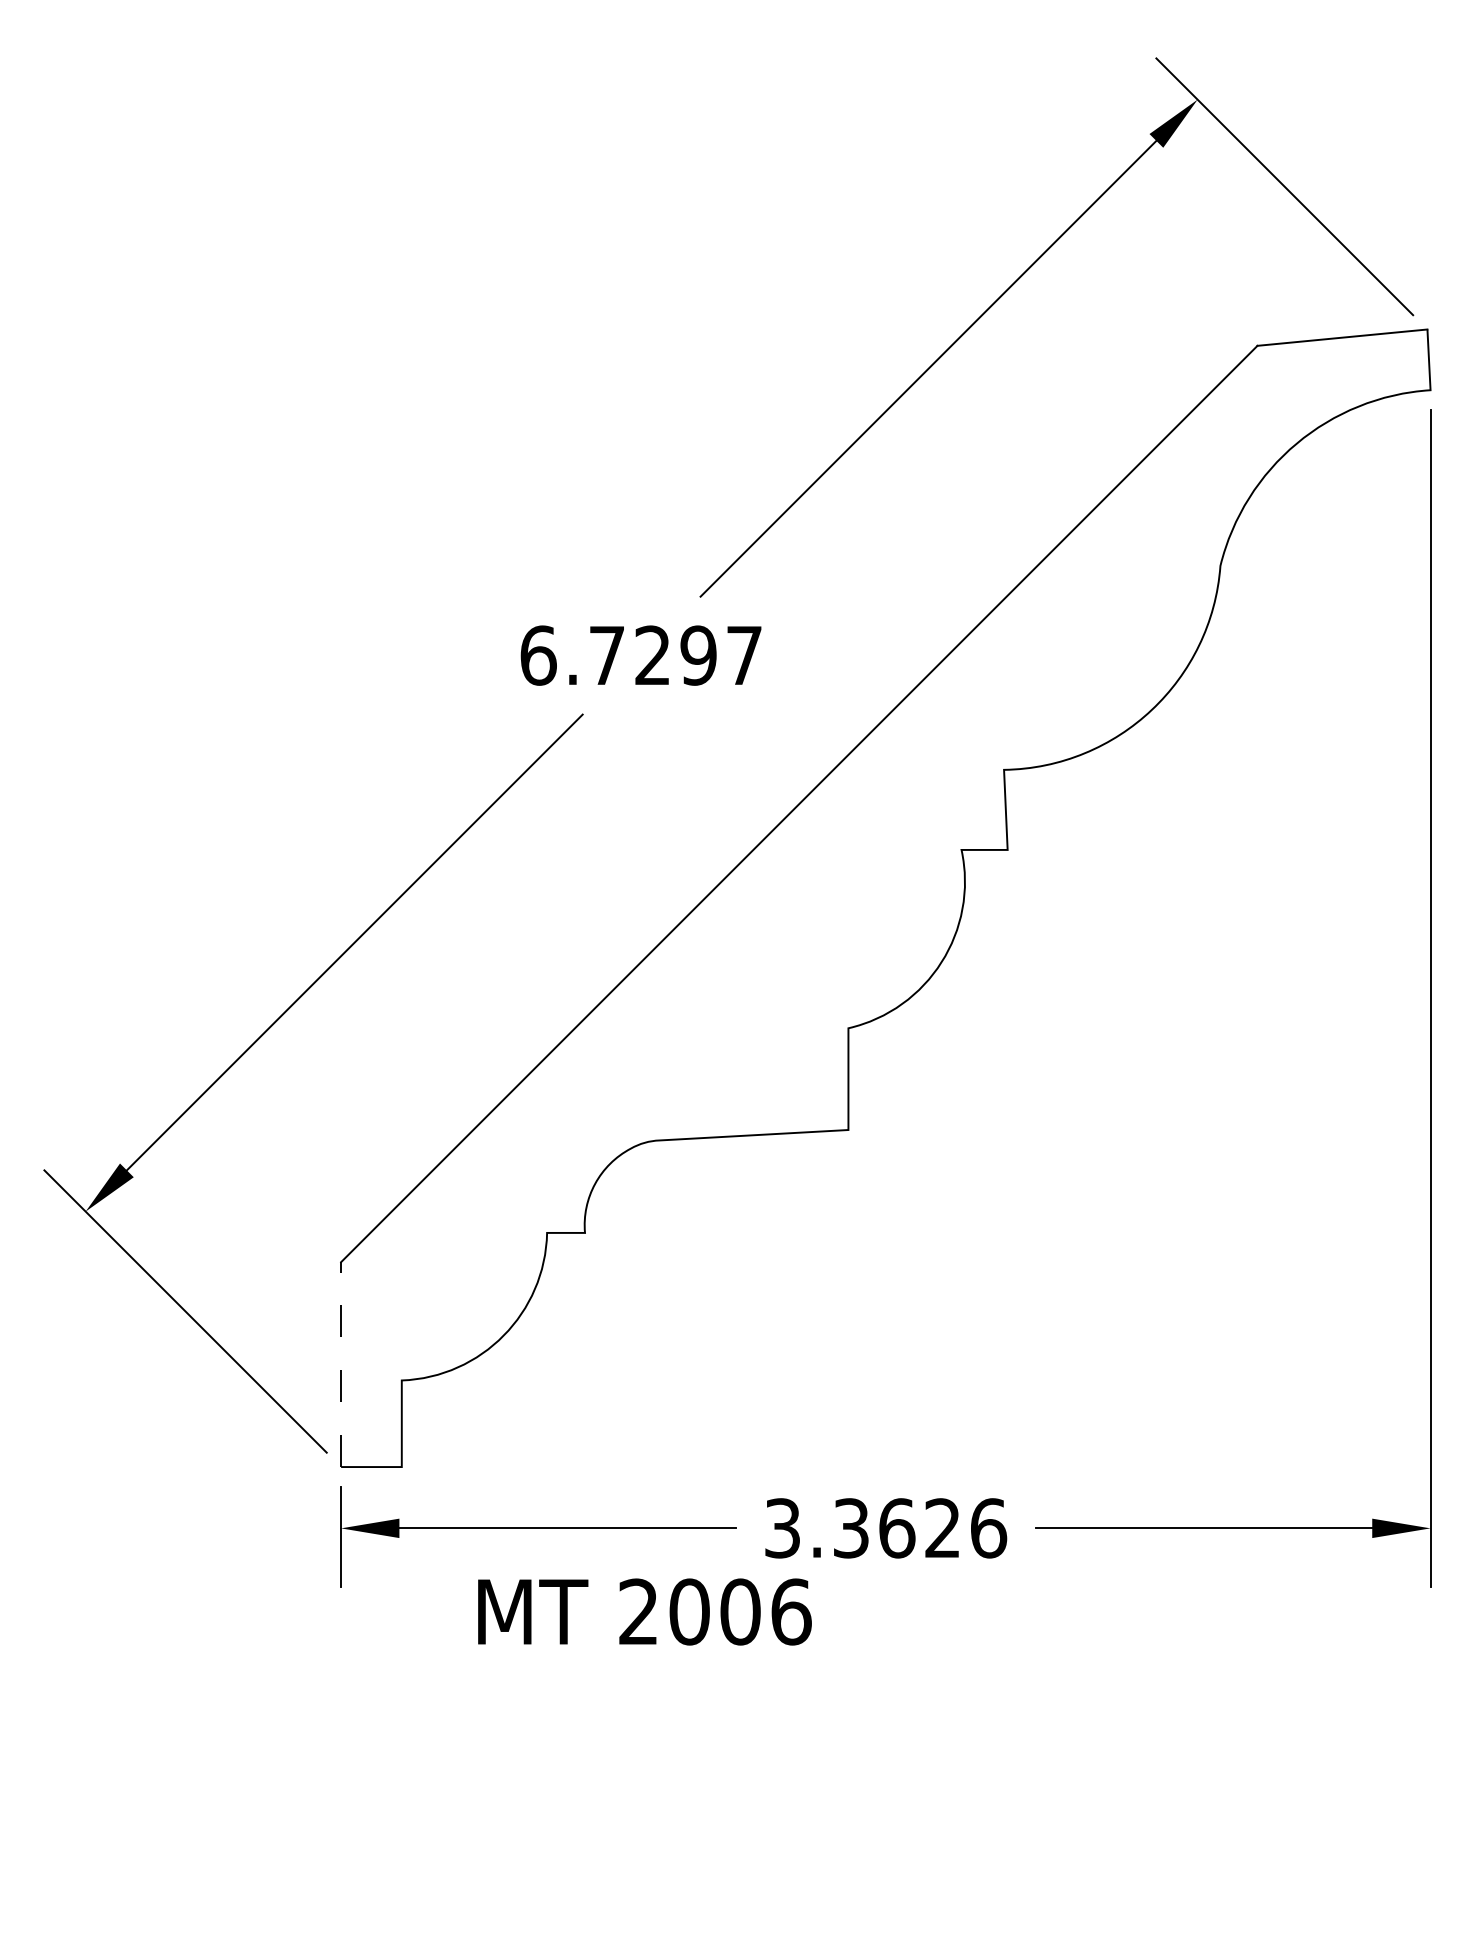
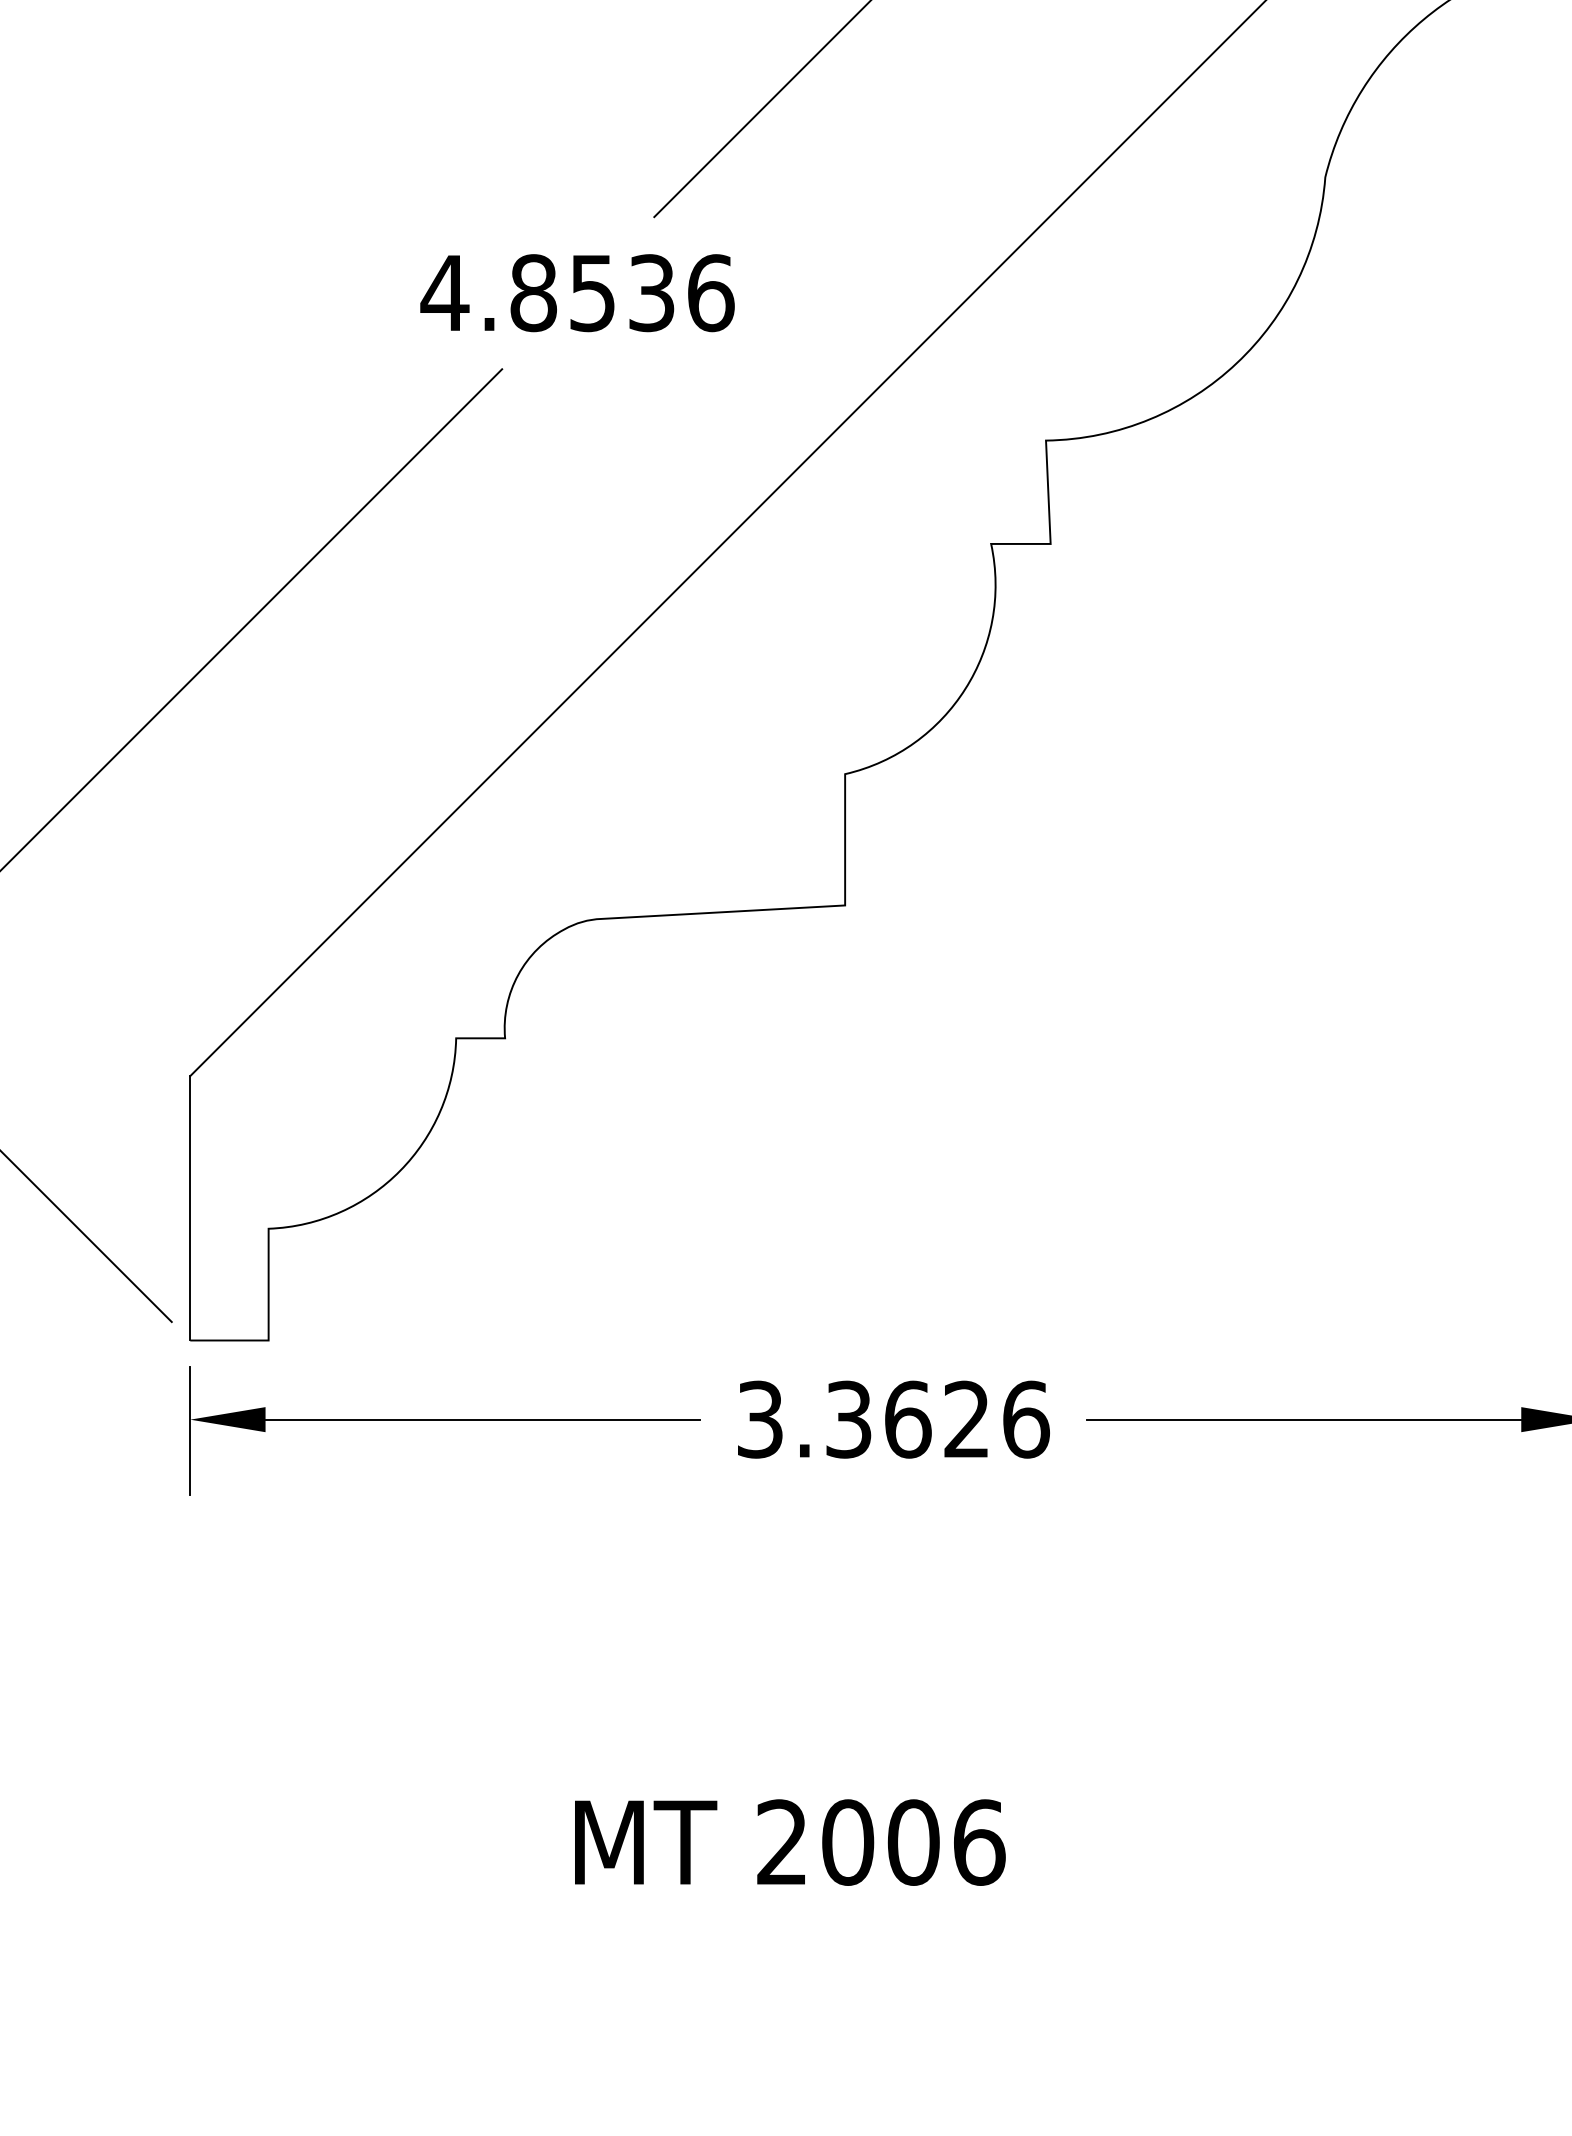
text: (640, 655) -> (576, 292), 6.7297 -> 4.8536
line: (341, 1364) -> (190, 1208), dashed -> solid
text: (644, 1611) -> (789, 1841), moved

